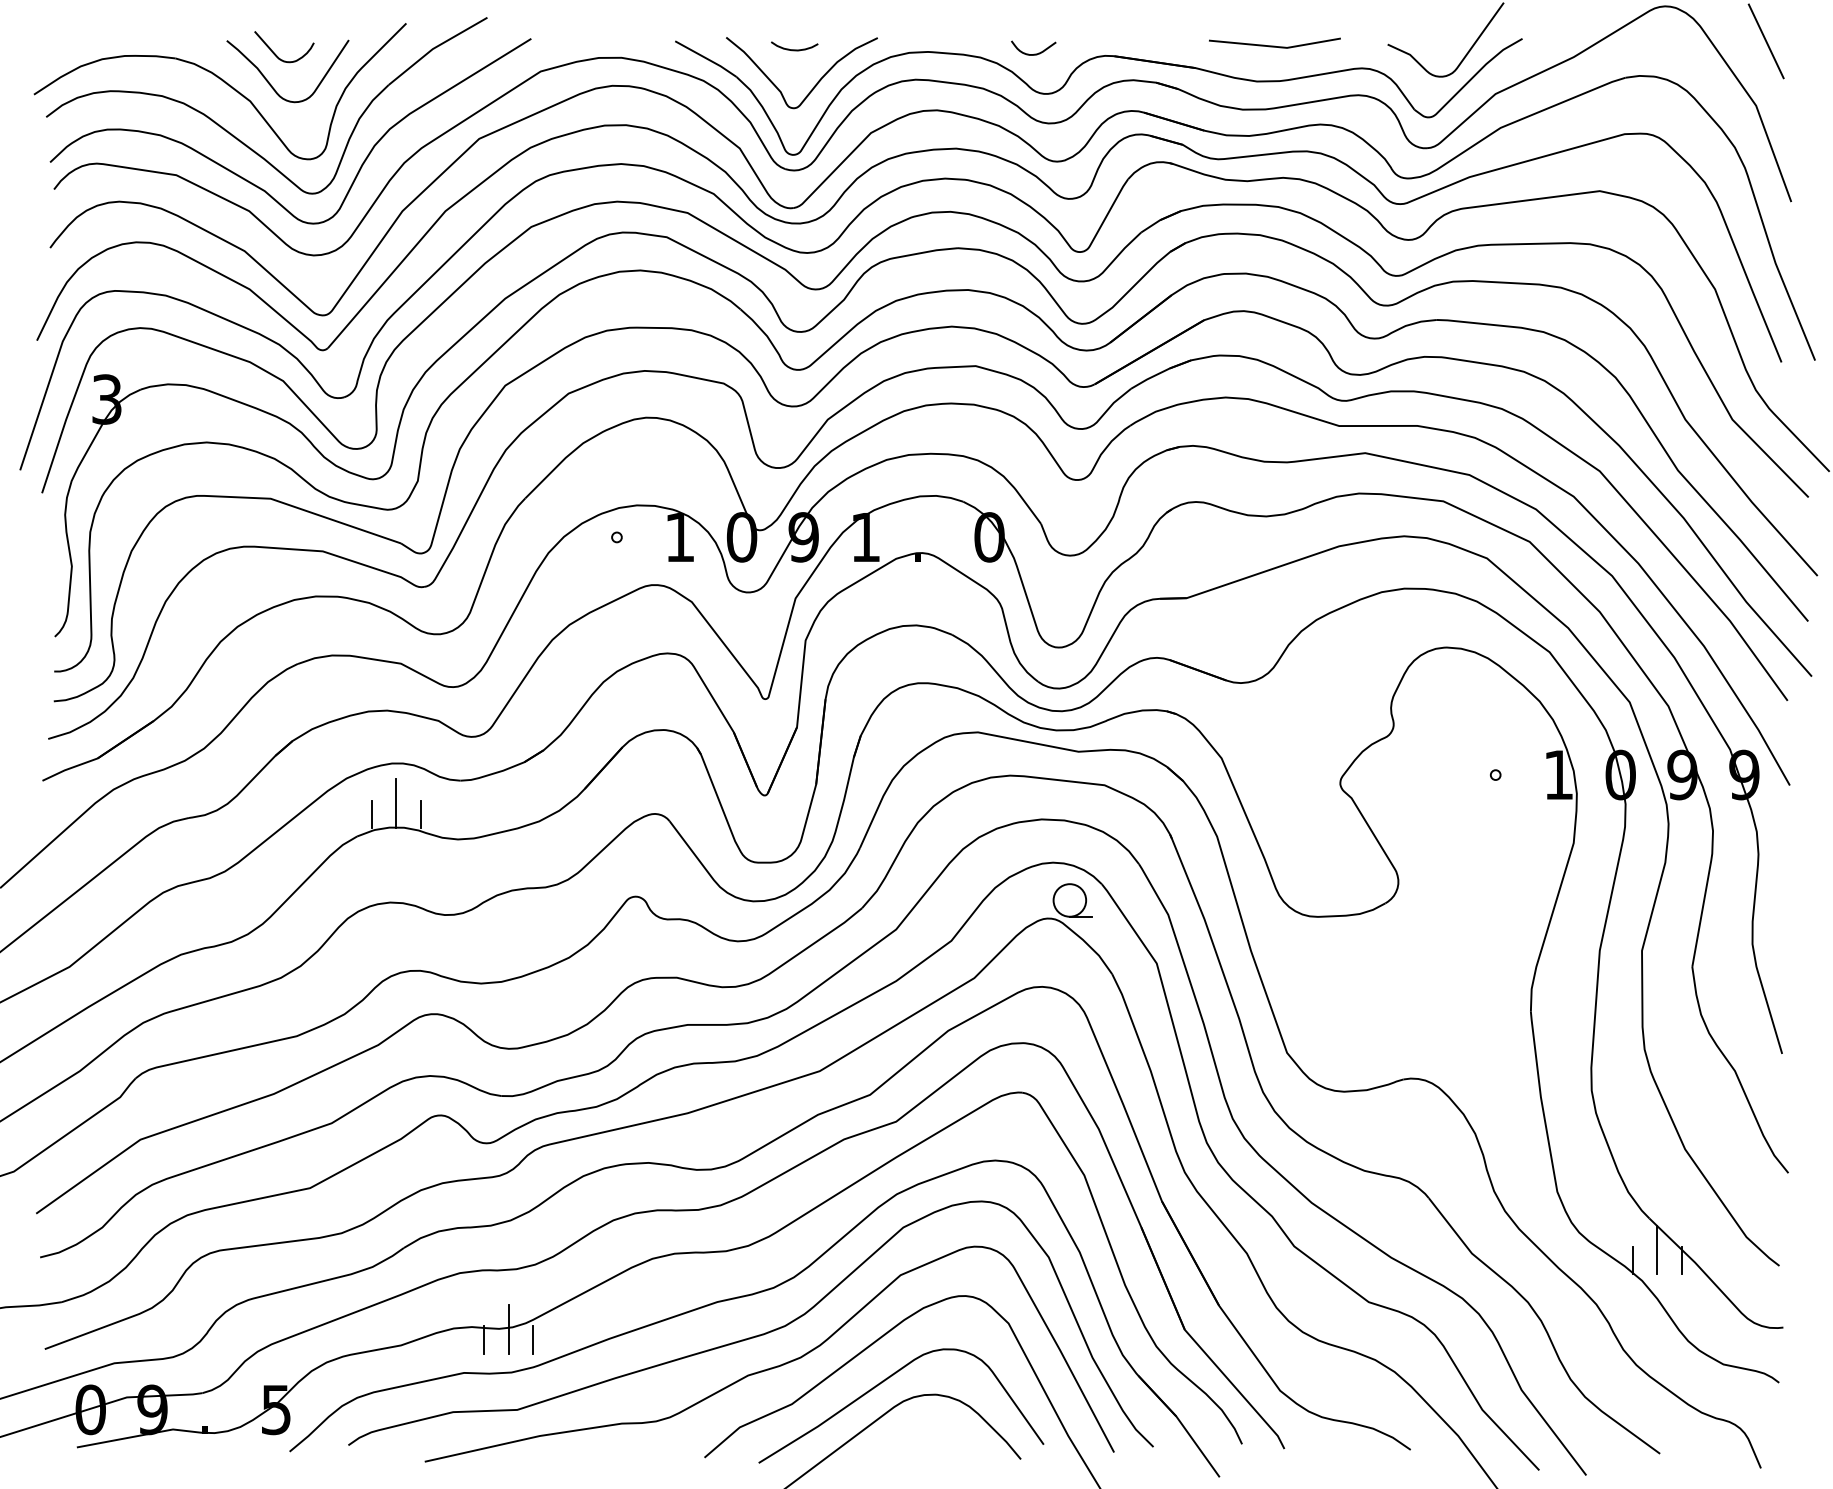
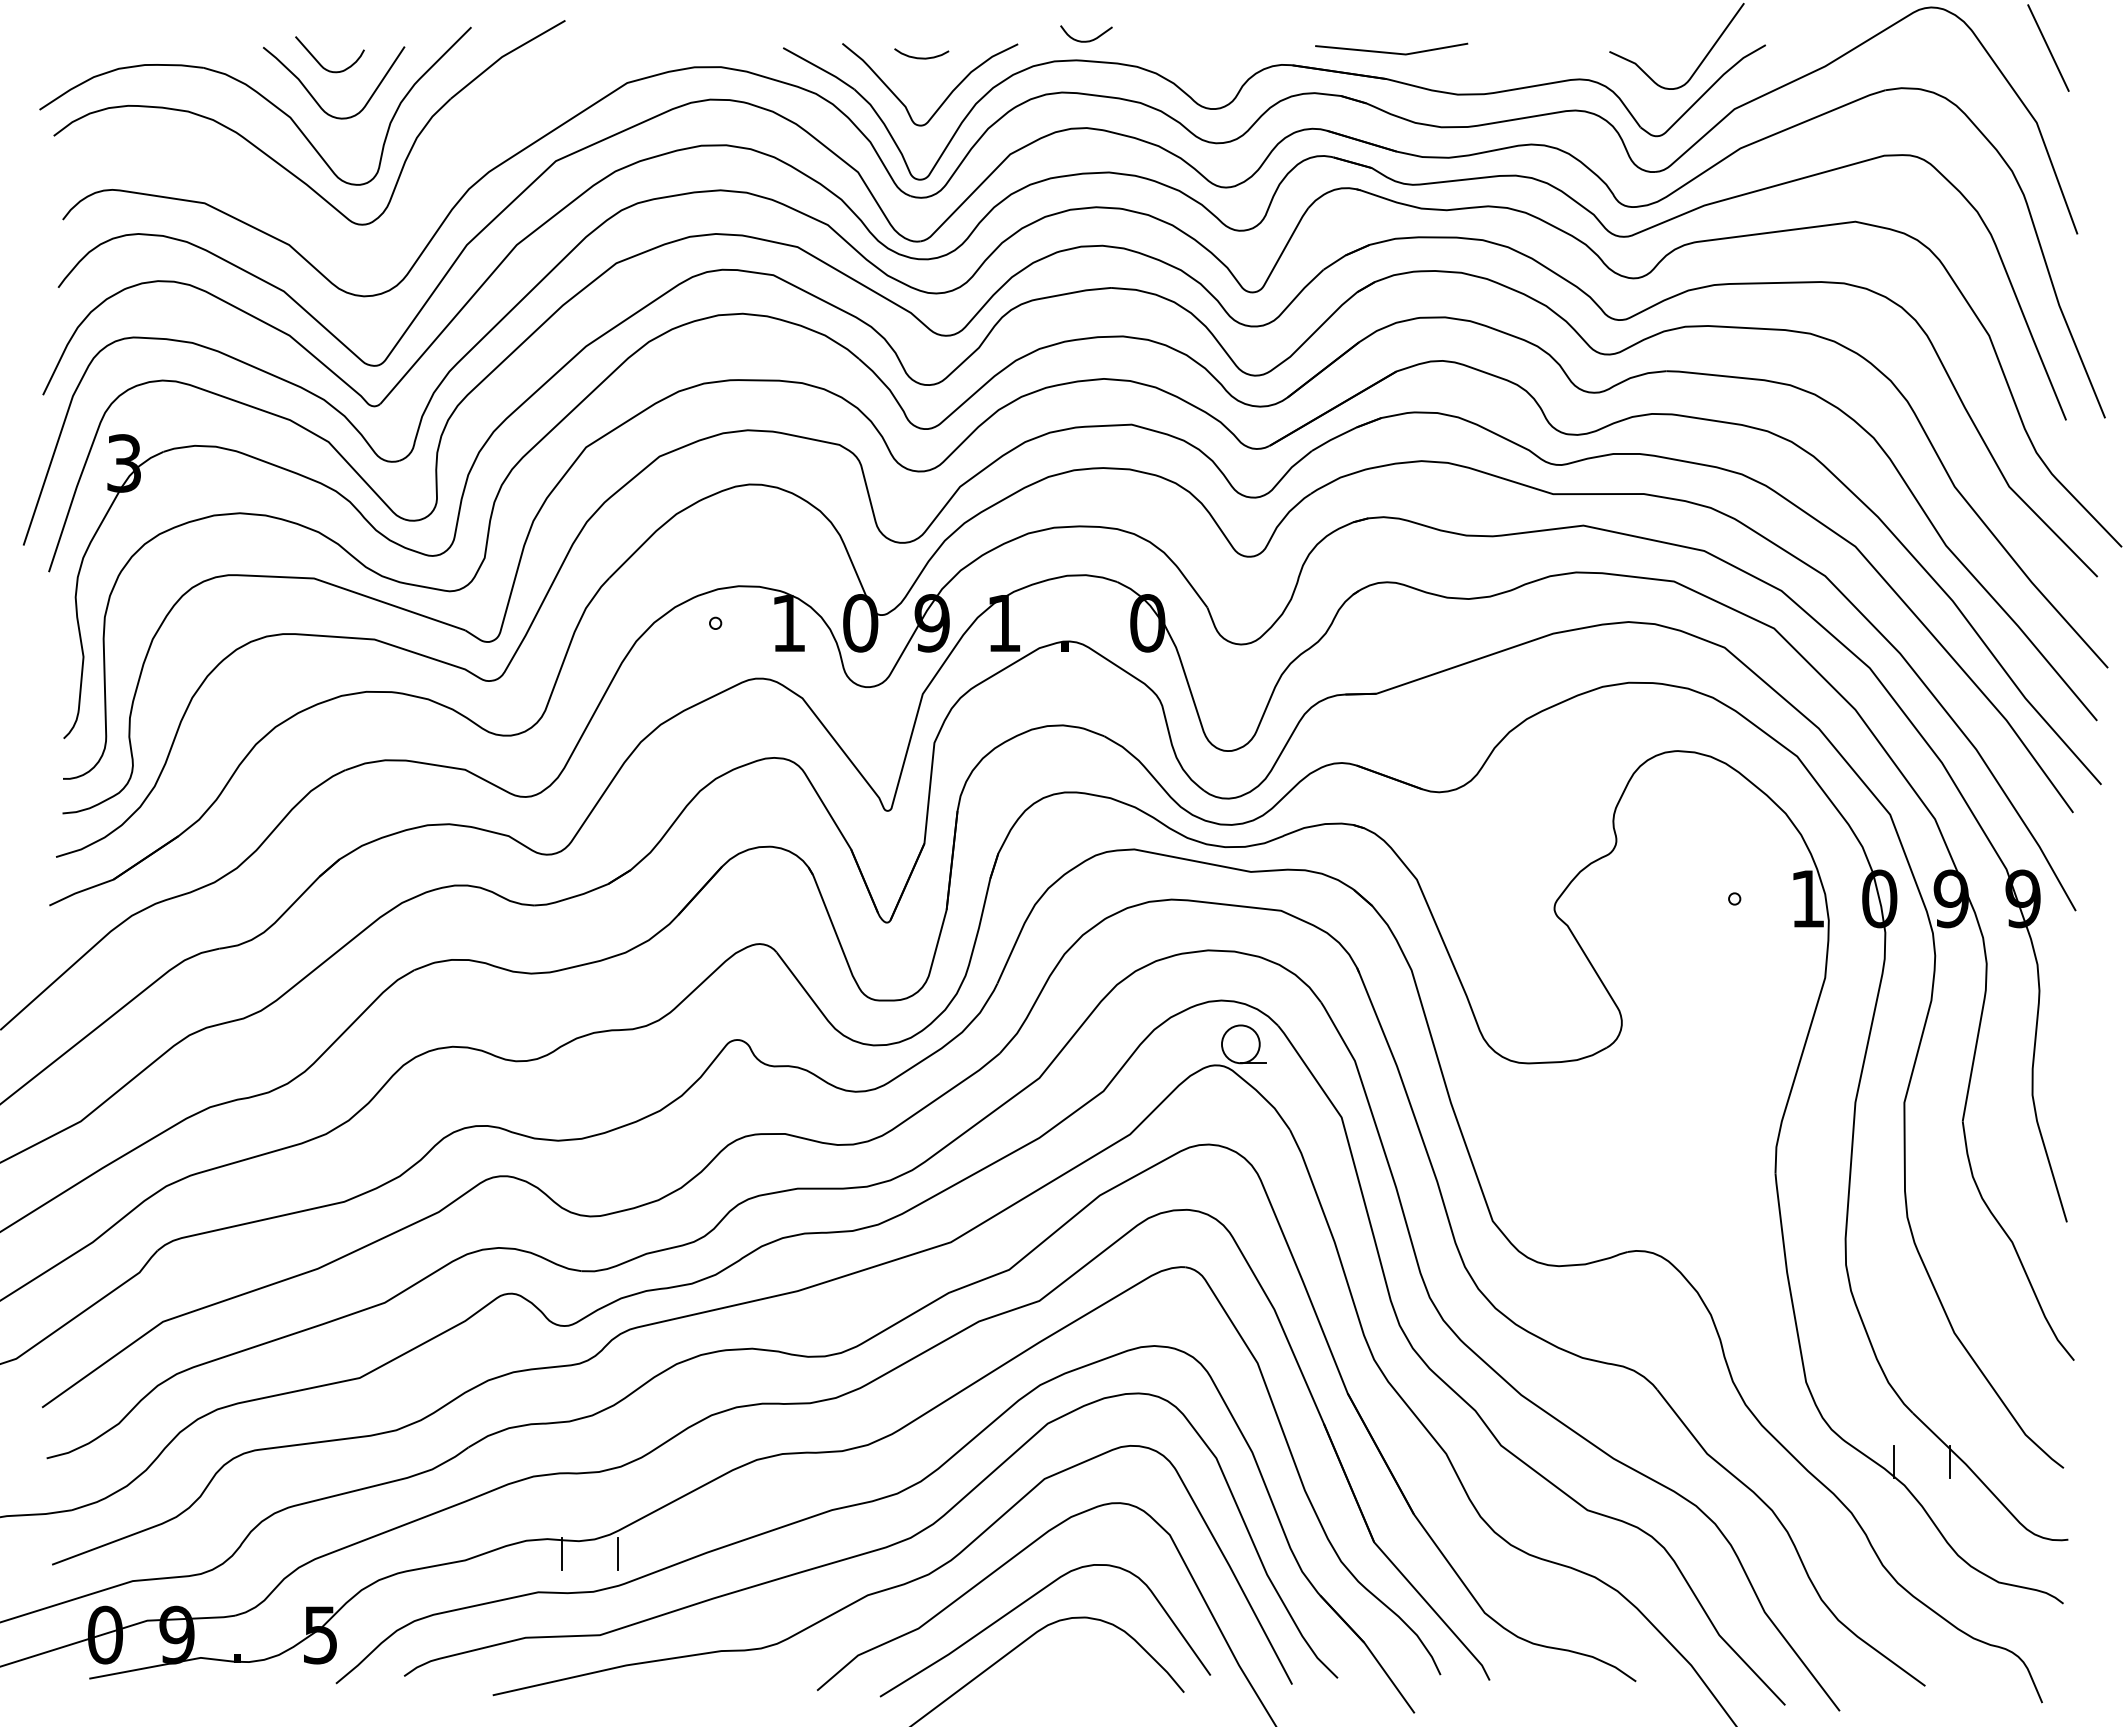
line: (1274, 45) -> (1391, 51), moved
curve: (1034, 53) -> (1087, 40), moved
curve: (257, 185) -> (298, 215), removed
line: (396, 803) -> (459, 931), removed
line: (371, 814) -> (430, 944), removed
line: (420, 814) -> (487, 944), removed
line: (1657, 1249) -> (1922, 1449), removed
line: (508, 1328) -> (589, 1540), removed

